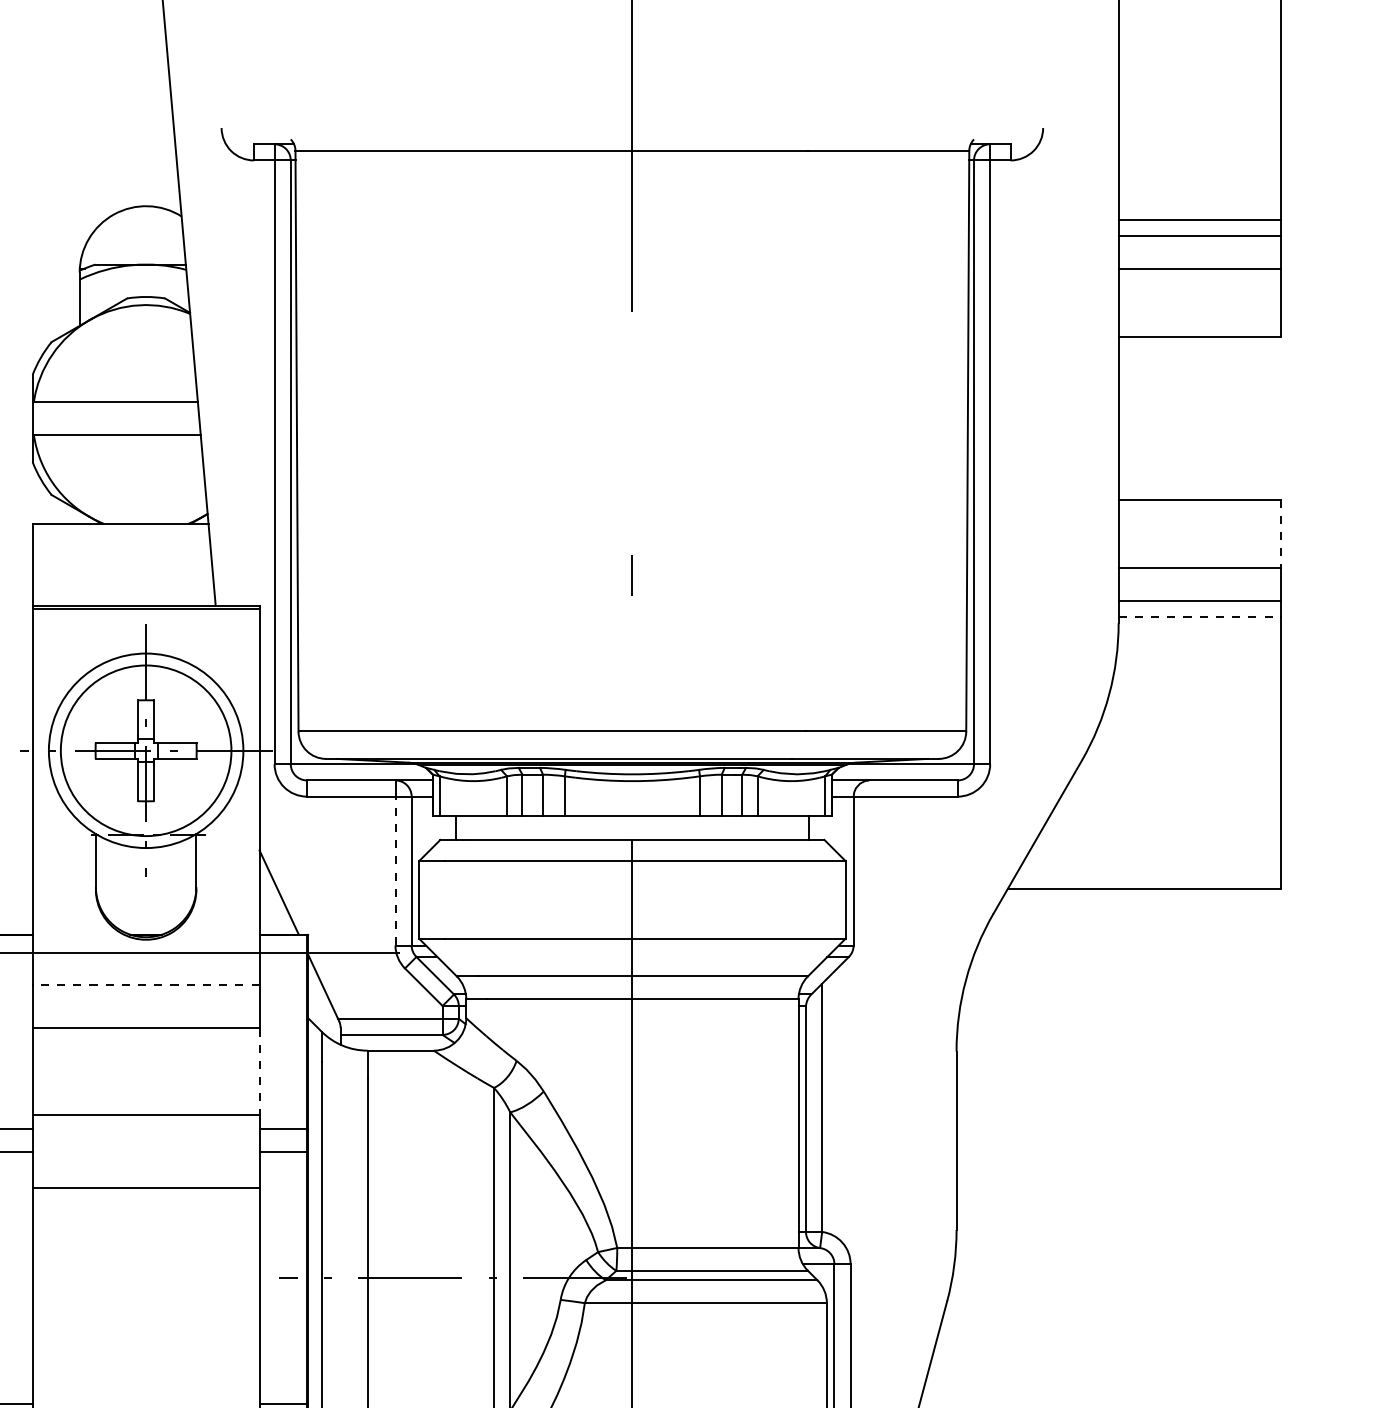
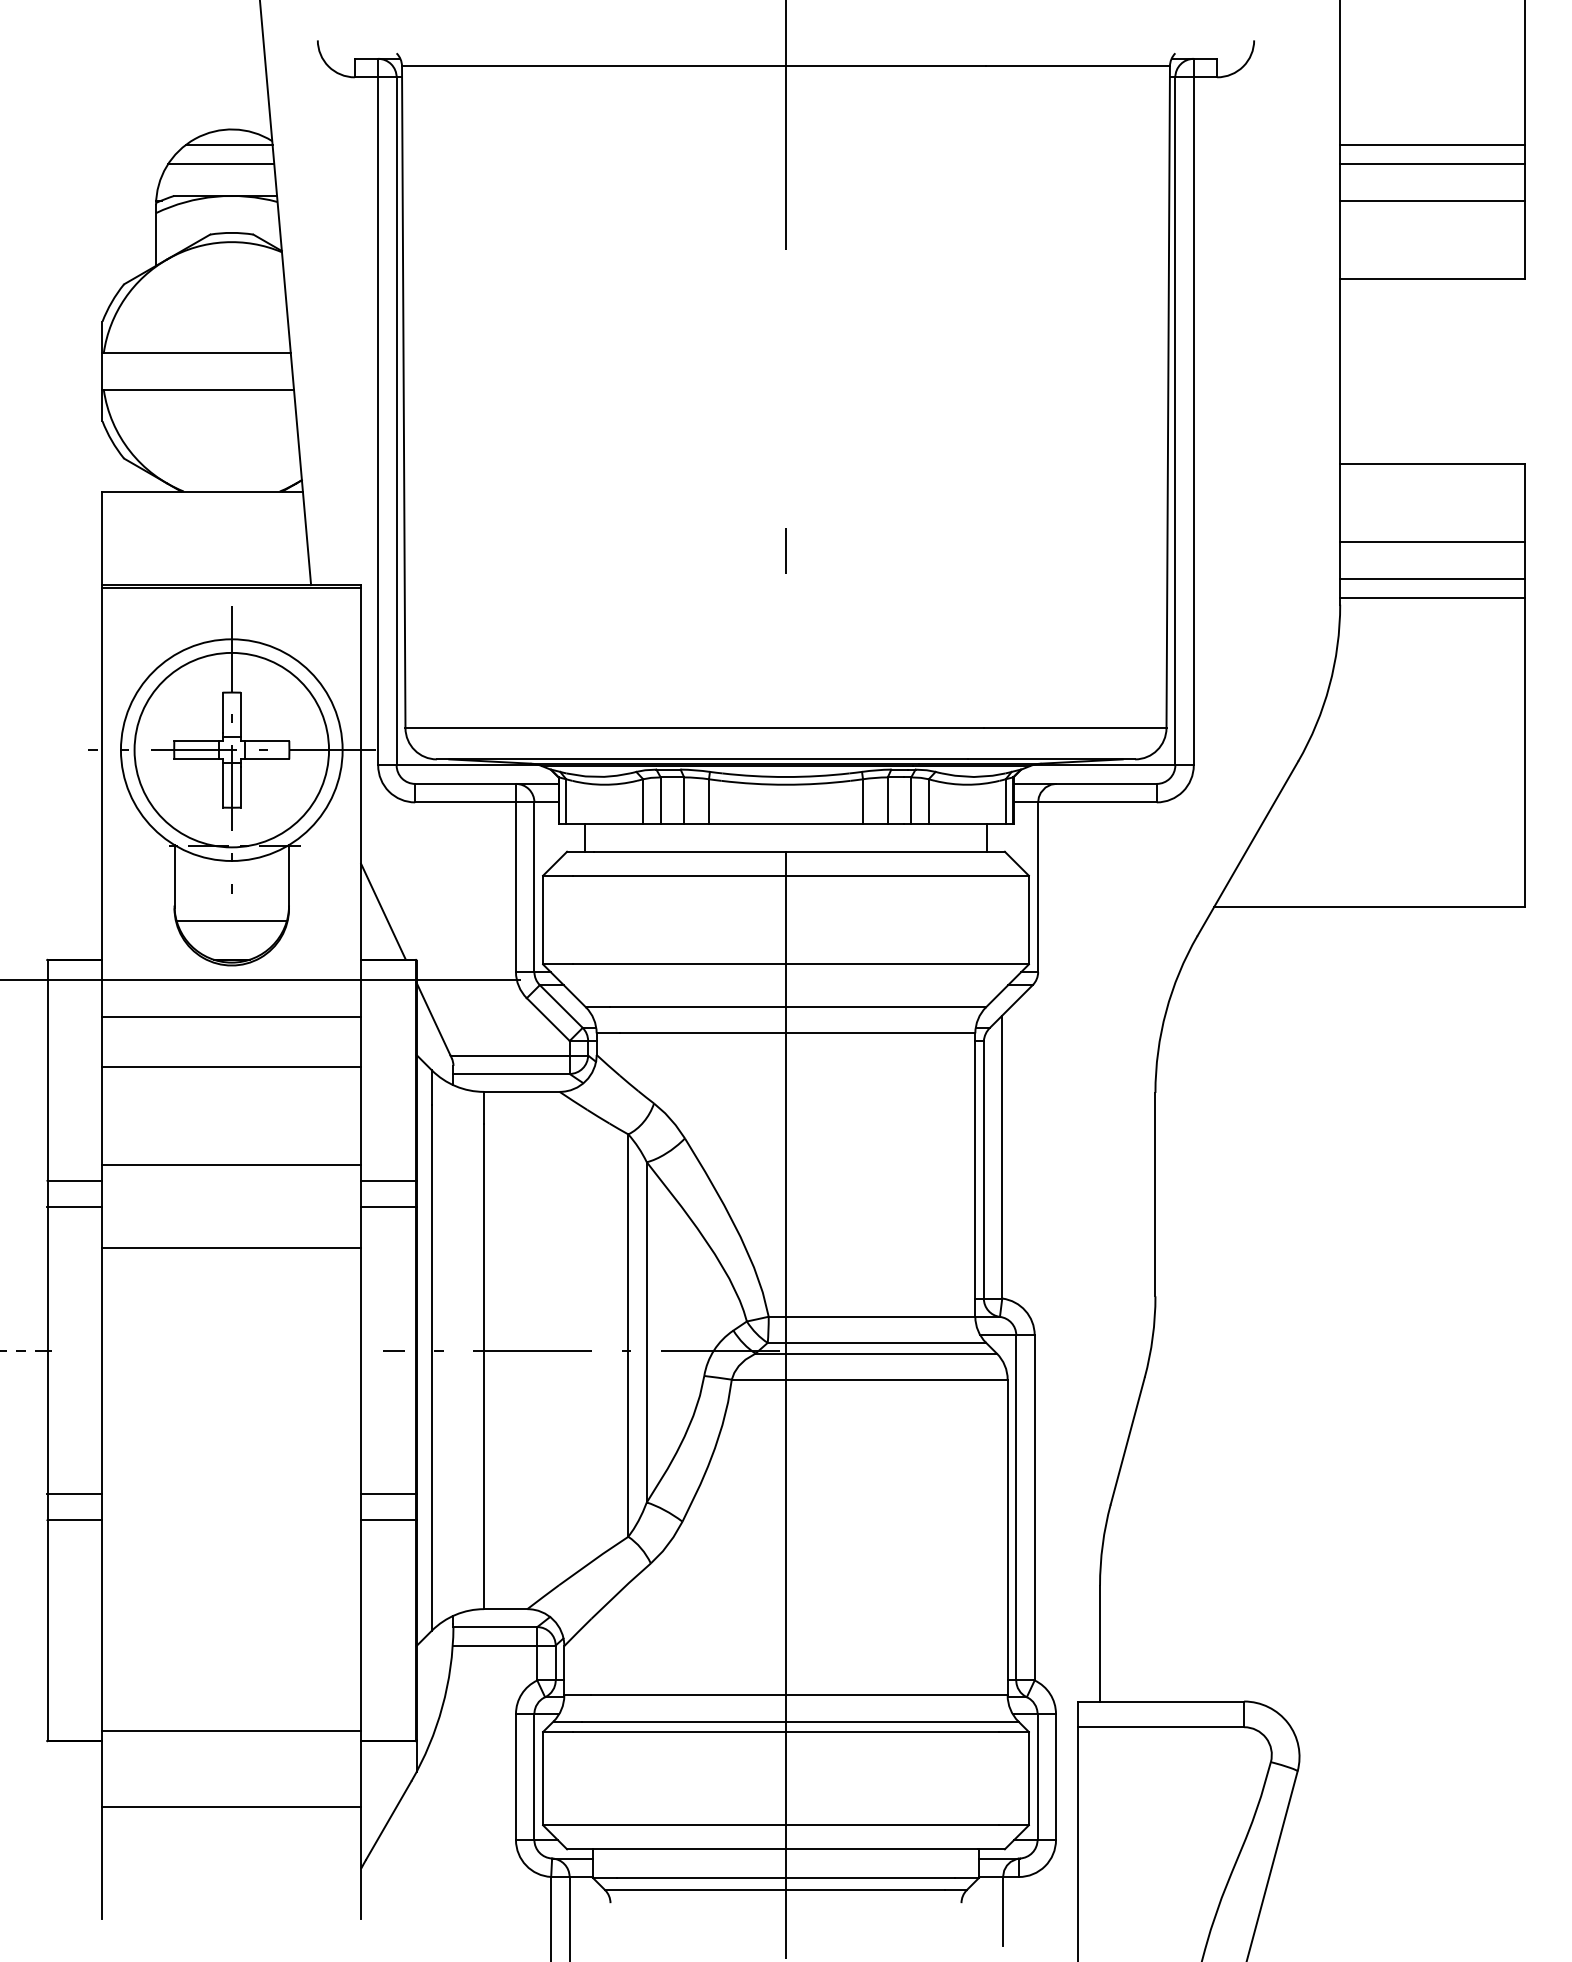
line: (143, 220) -> (228, 145), added
line: (137, 236) -> (221, 163), added
line: (1280, 534) -> (1524, 503), dashed -> solid
line: (1200, 616) -> (1433, 597), dashed -> solid
line: (395, 871) -> (516, 887), dashed -> solid
line: (145, 900) -> (231, 920), added
line: (145, 984) -> (231, 1016), dashed -> solid
line: (259, 1072) -> (361, 1116), dashed -> solid

